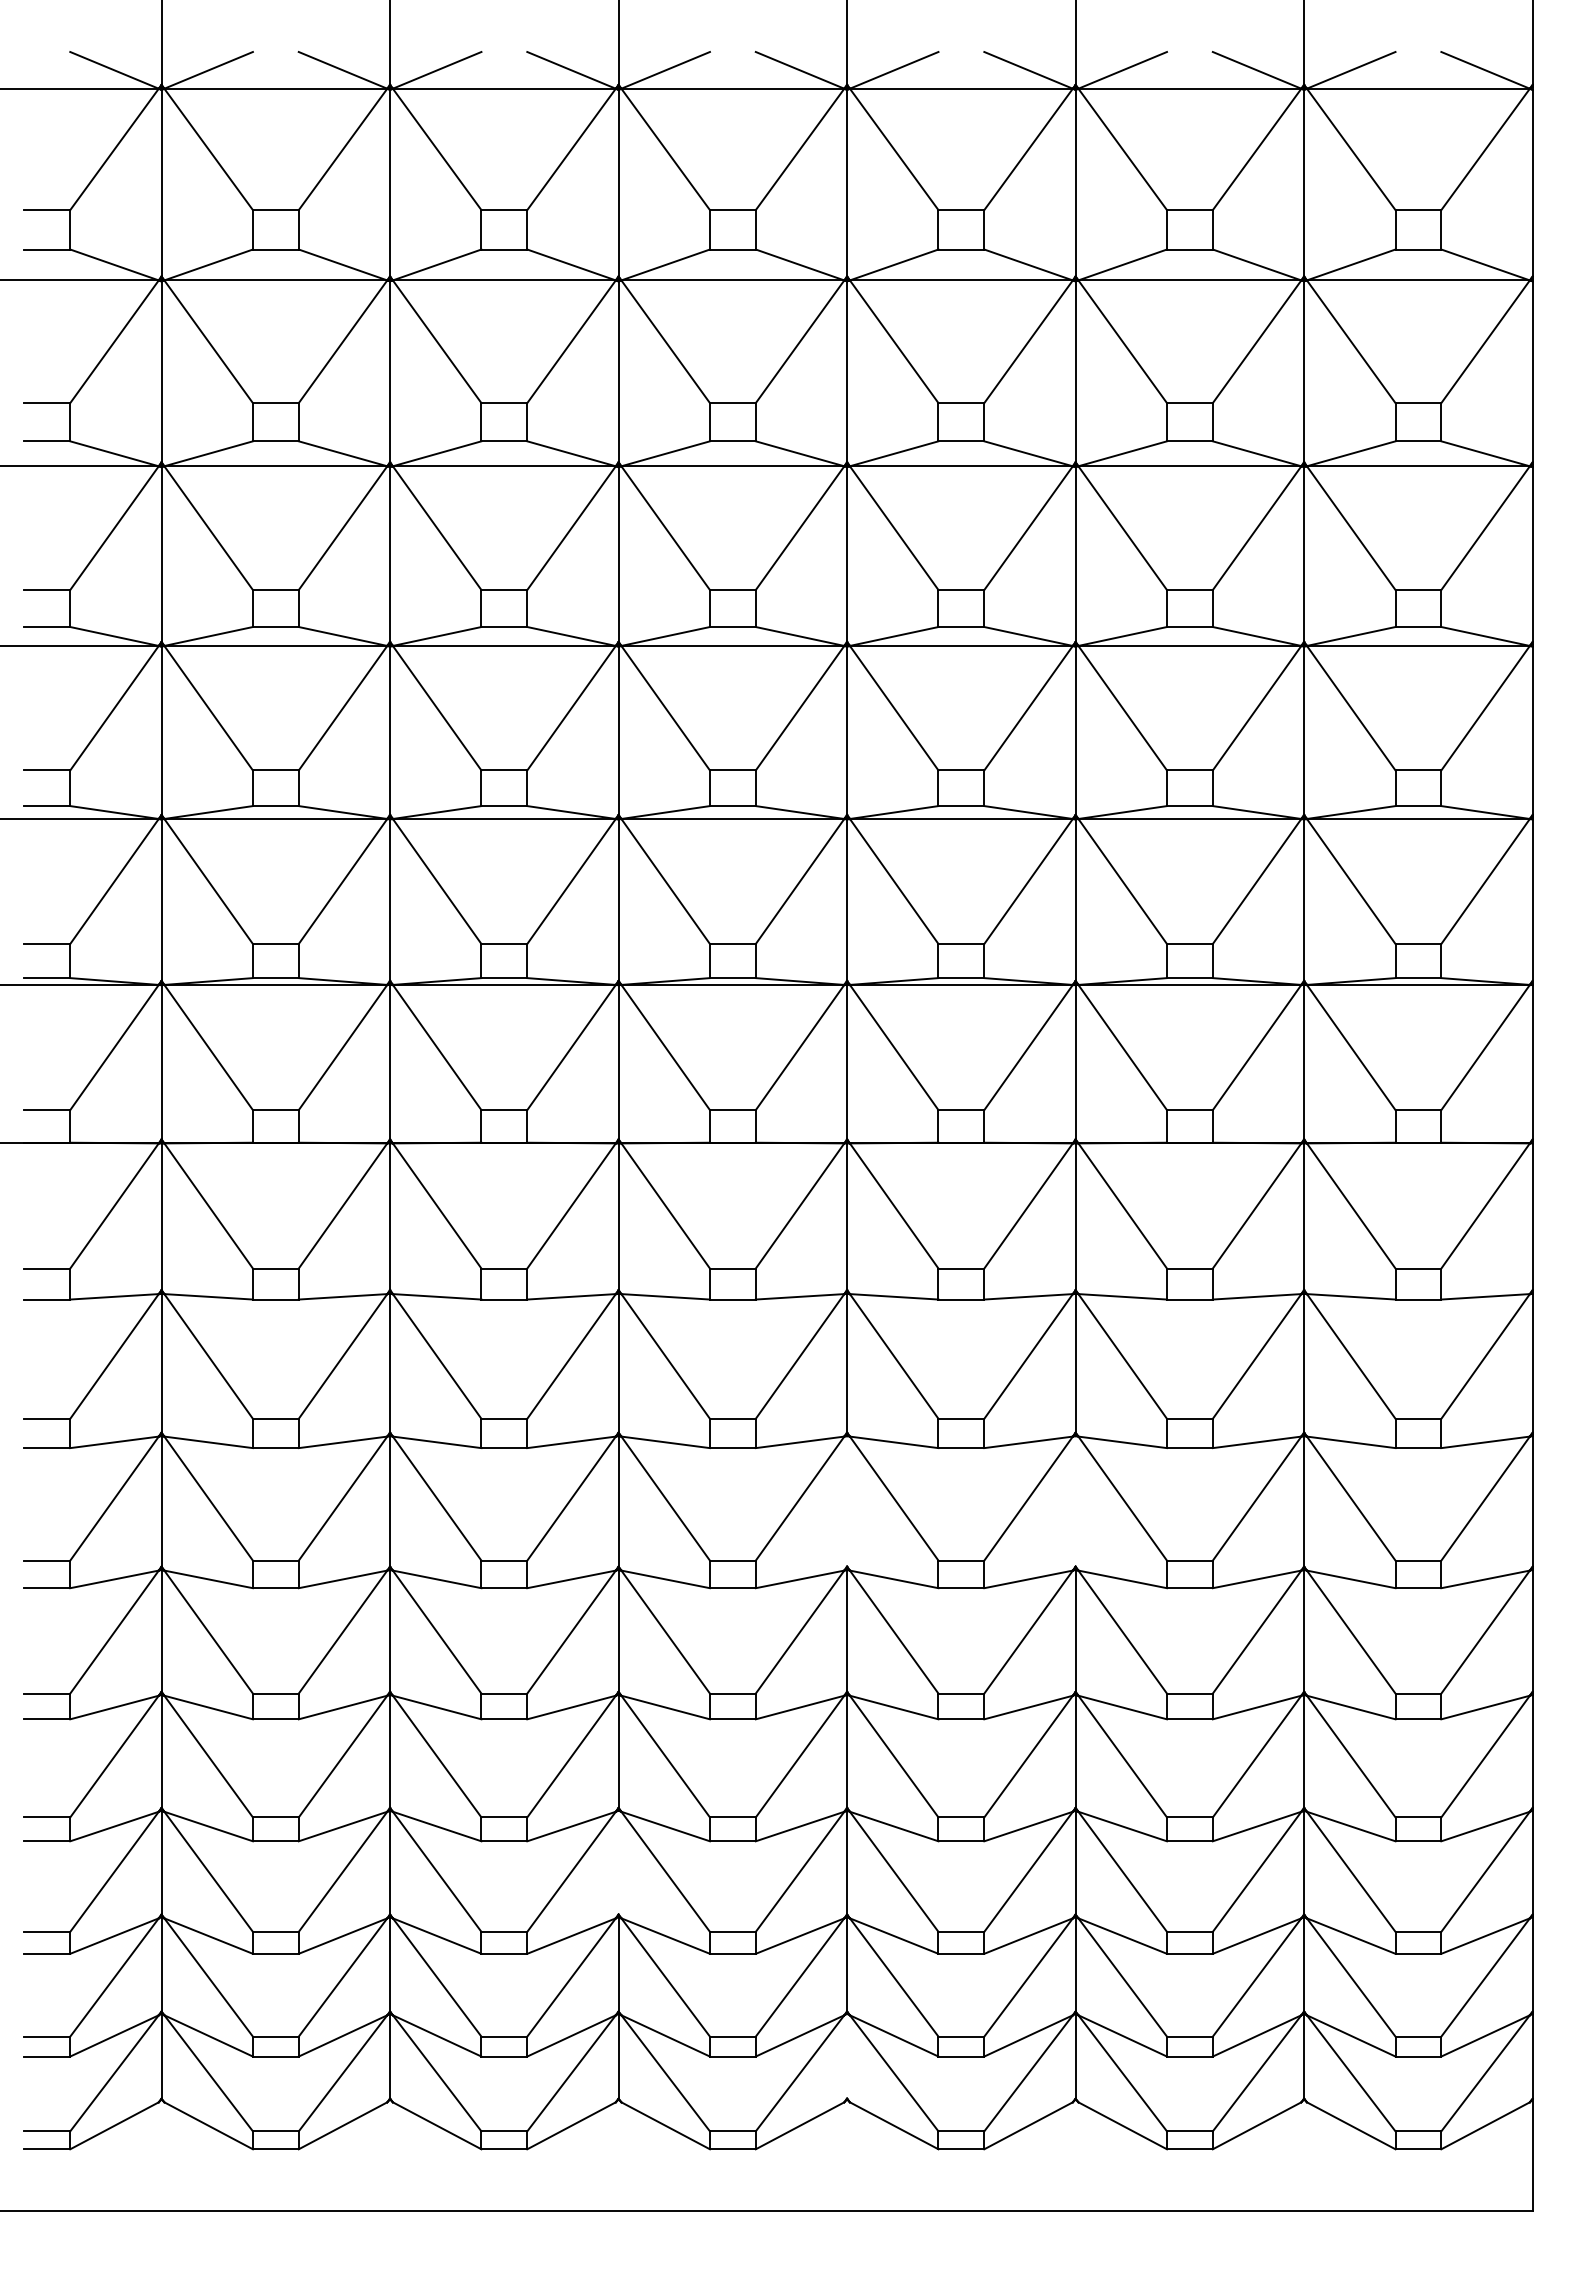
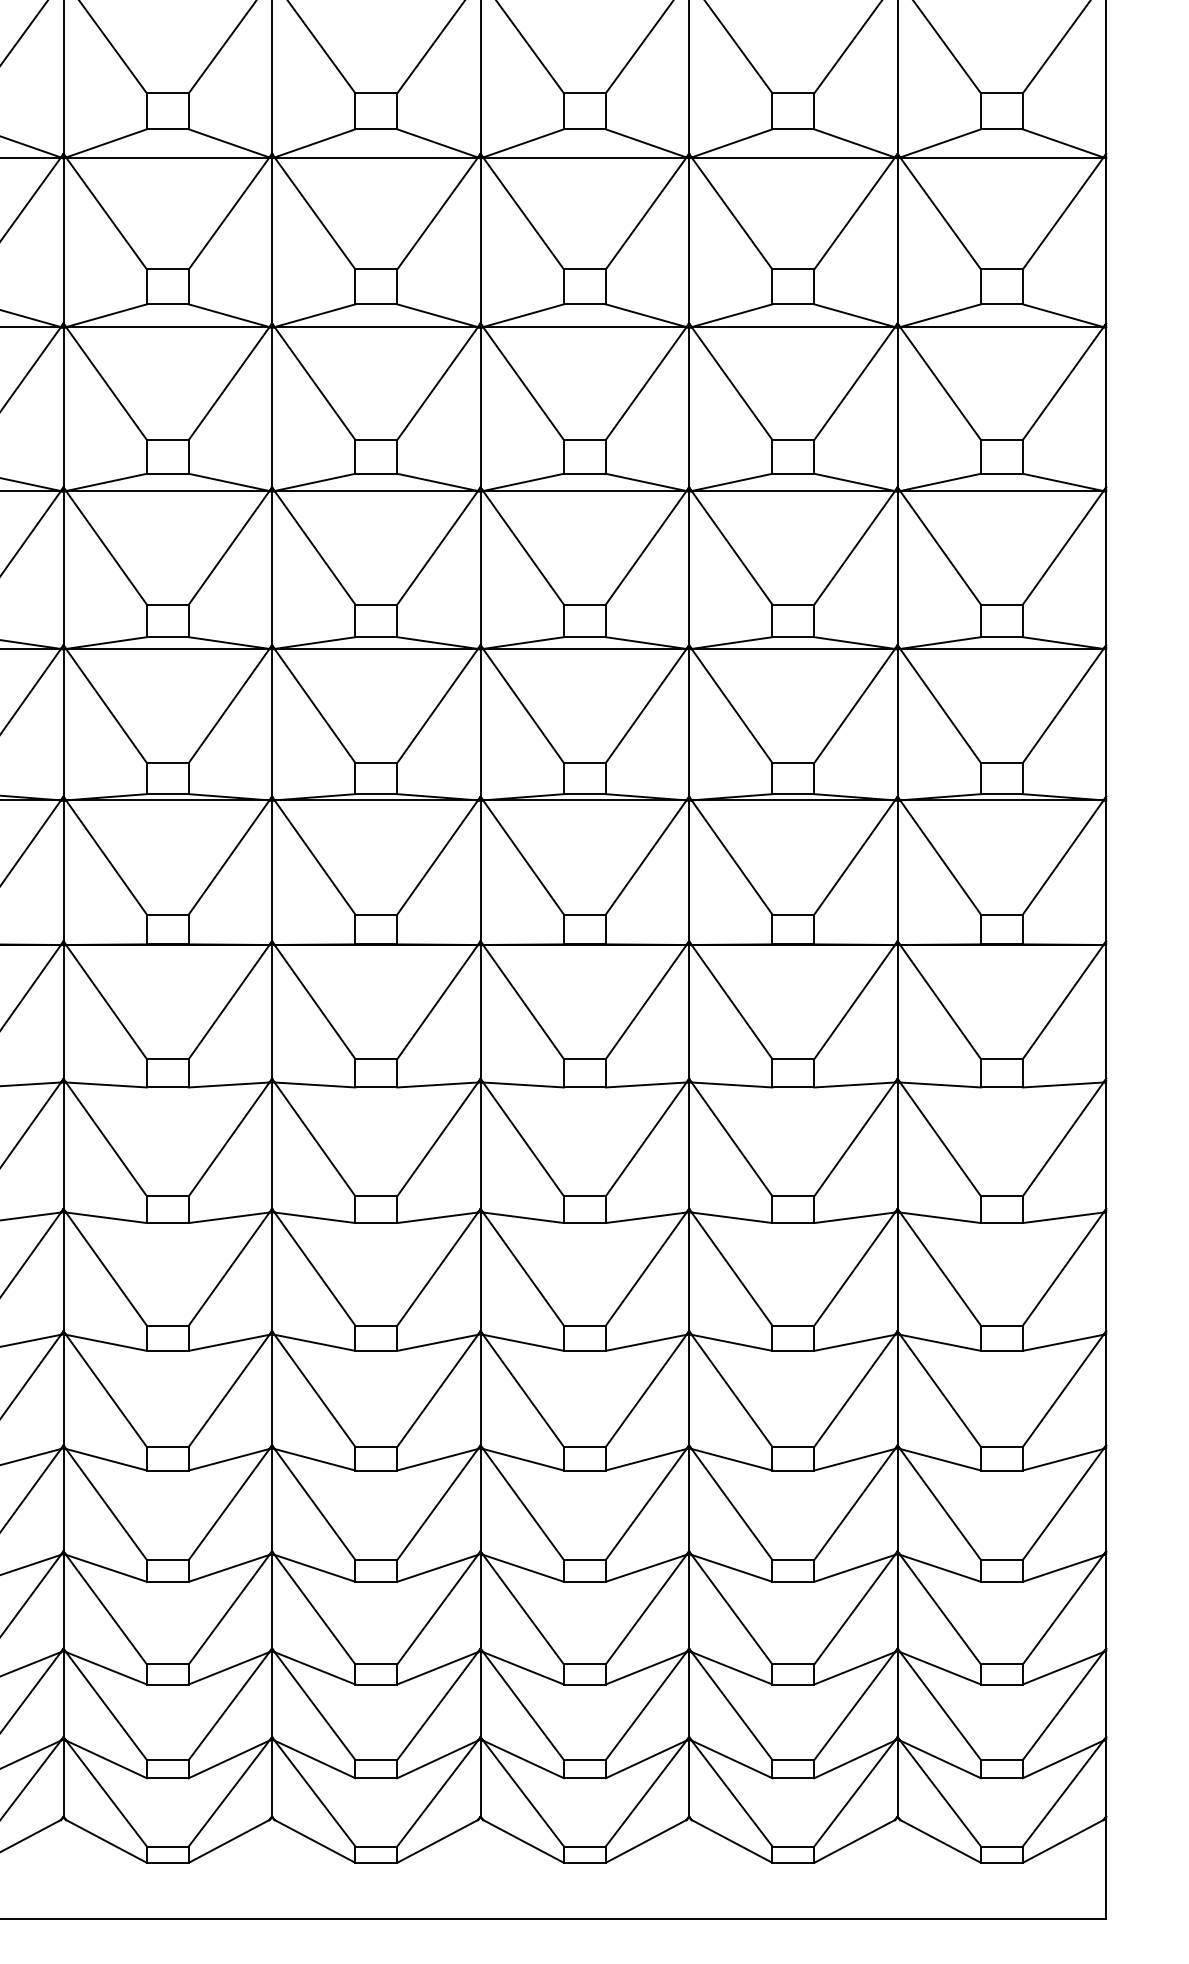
line: (847, 1501) -> (480, 1271), added
line: (1075, 1501) -> (688, 1271), added
line: (618, 1862) -> (271, 1601), added
line: (847, 2055) -> (480, 1777), added

